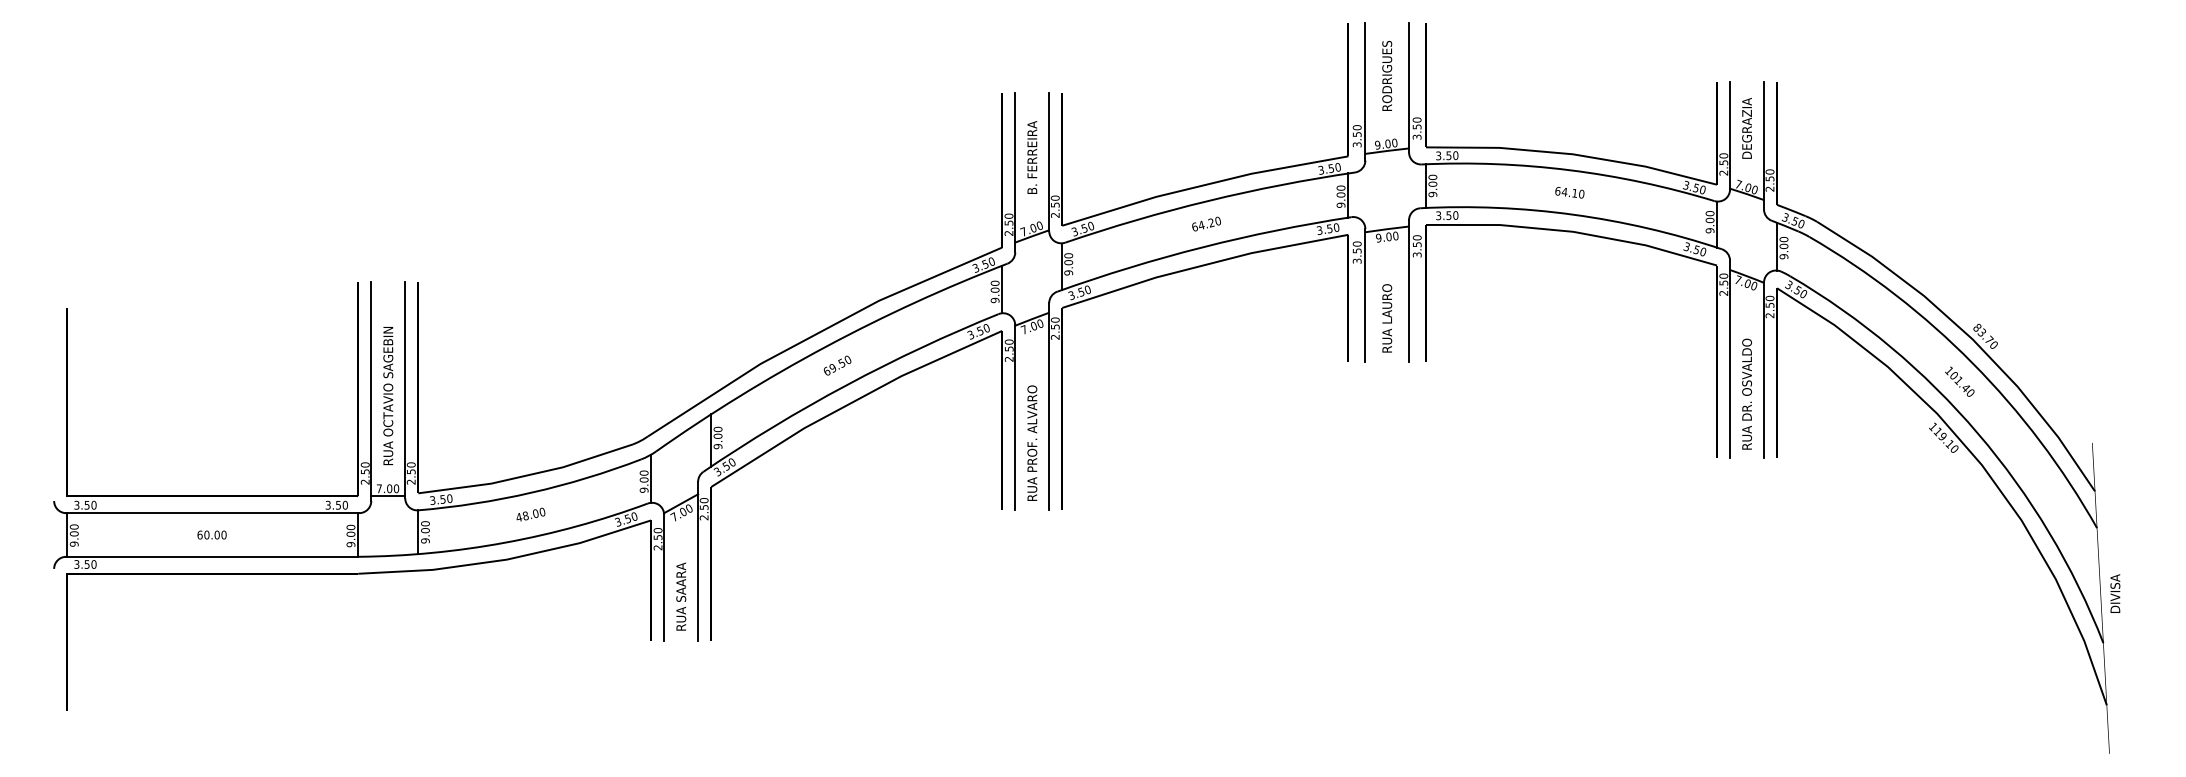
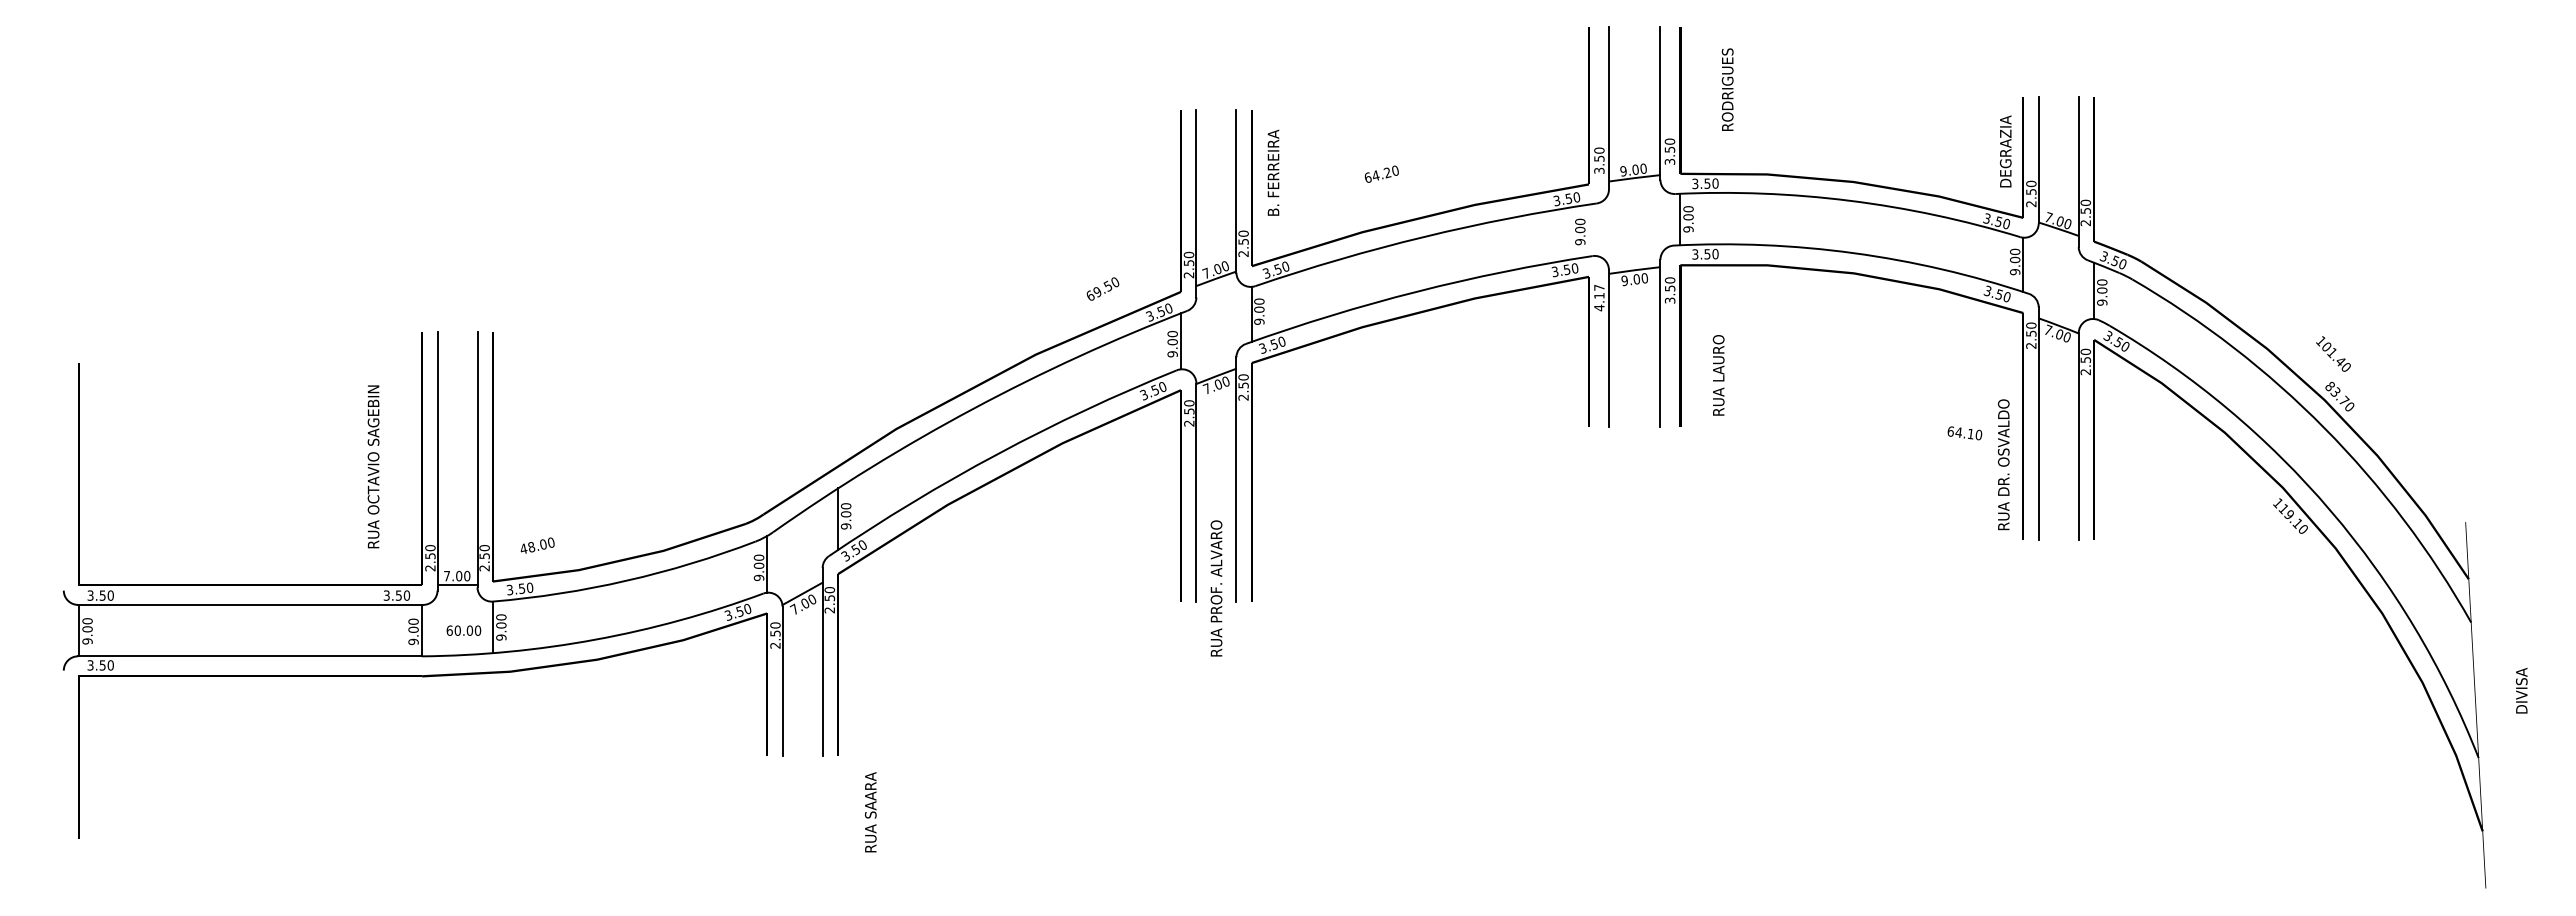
text: (1387, 75) -> (1727, 89), moved
text: (1746, 128) -> (2005, 151), moved
text: (1032, 157) -> (1273, 172), moved
text: (1569, 192) -> (1964, 433), moved
line: (1348, 195) -> (1588, 230), removed
text: (1206, 223) -> (1381, 173), moved
text: (1357, 252) -> (1599, 297), 3.50 -> 4.17
text: (1387, 318) -> (1718, 375), moved
text: (837, 365) -> (1102, 288), moved
text: (1959, 381) -> (2333, 353), moved
text: (1746, 394) -> (2003, 464), moved
text: (388, 395) -> (373, 466), moved
text: (1032, 443) -> (1216, 588), moved
text: (530, 514) -> (537, 545), moved
text: (211, 534) -> (463, 630), moved
text: (2115, 593) -> (2521, 690), moved
text: (681, 596) -> (870, 812), moved

